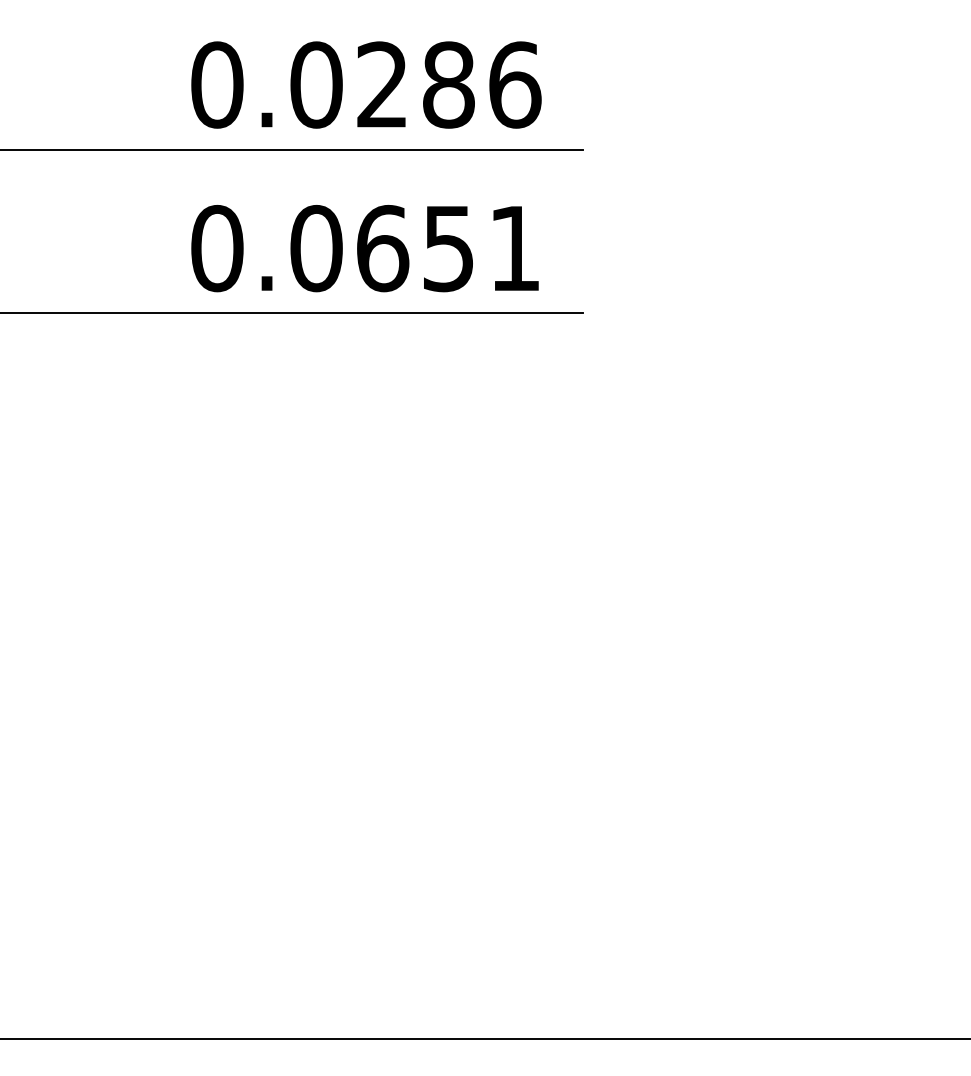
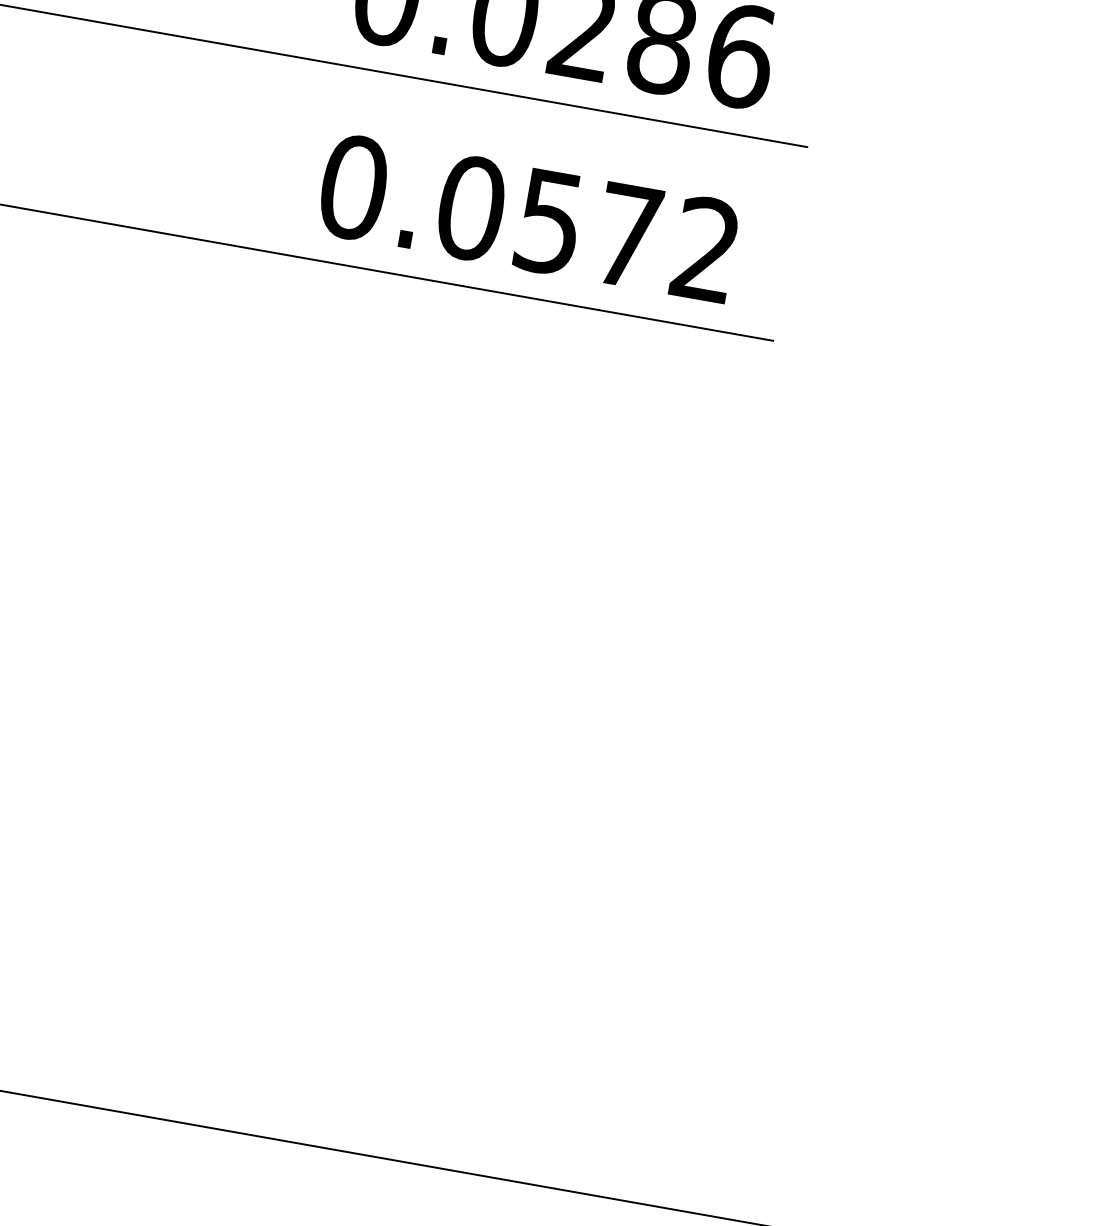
text: (447, 248) -> (626, 235), 0.0651 -> 0.0572

